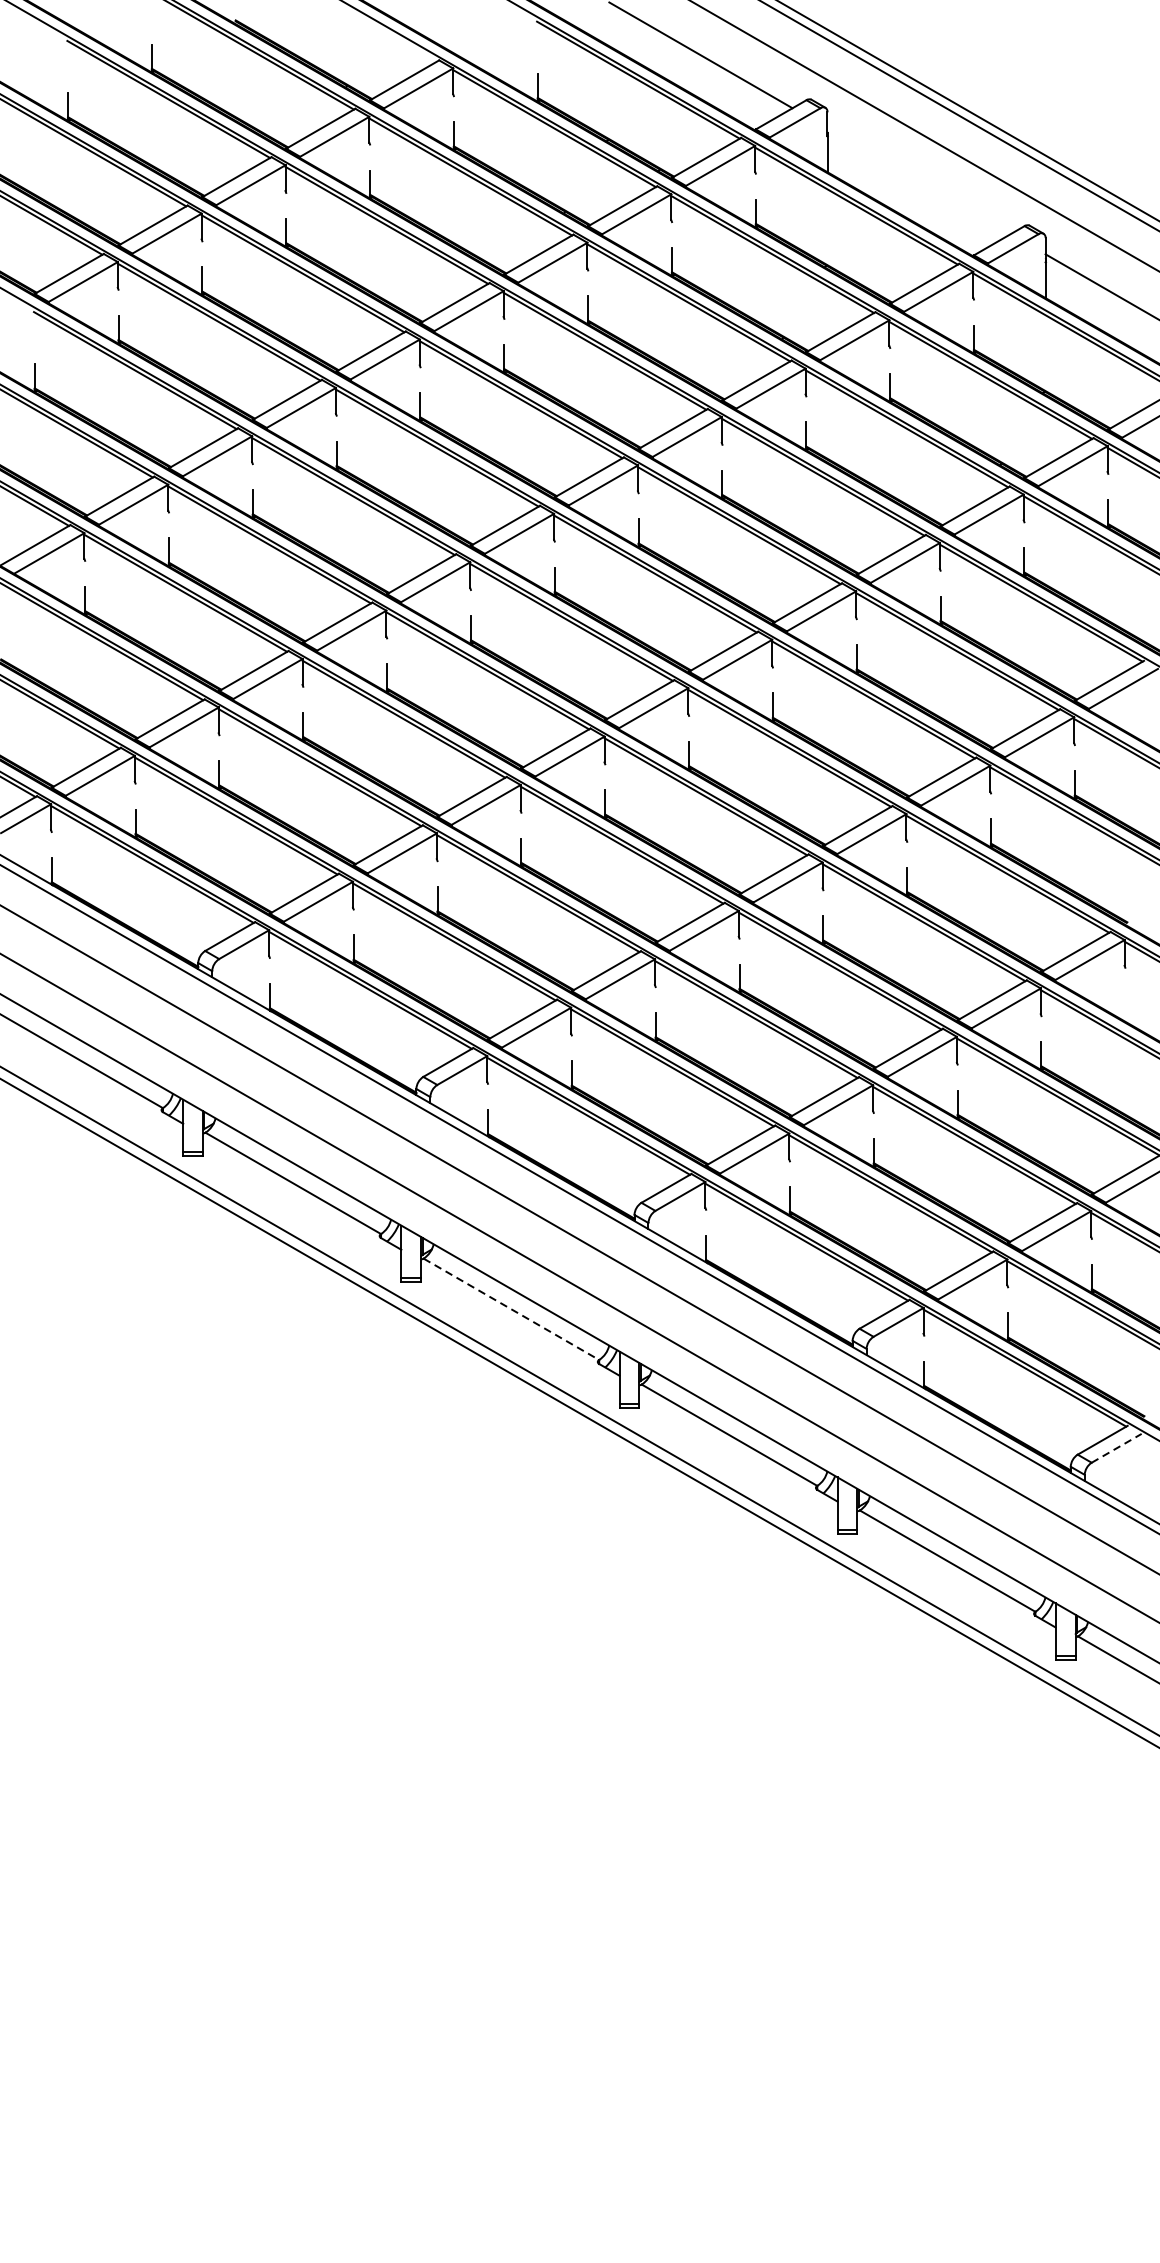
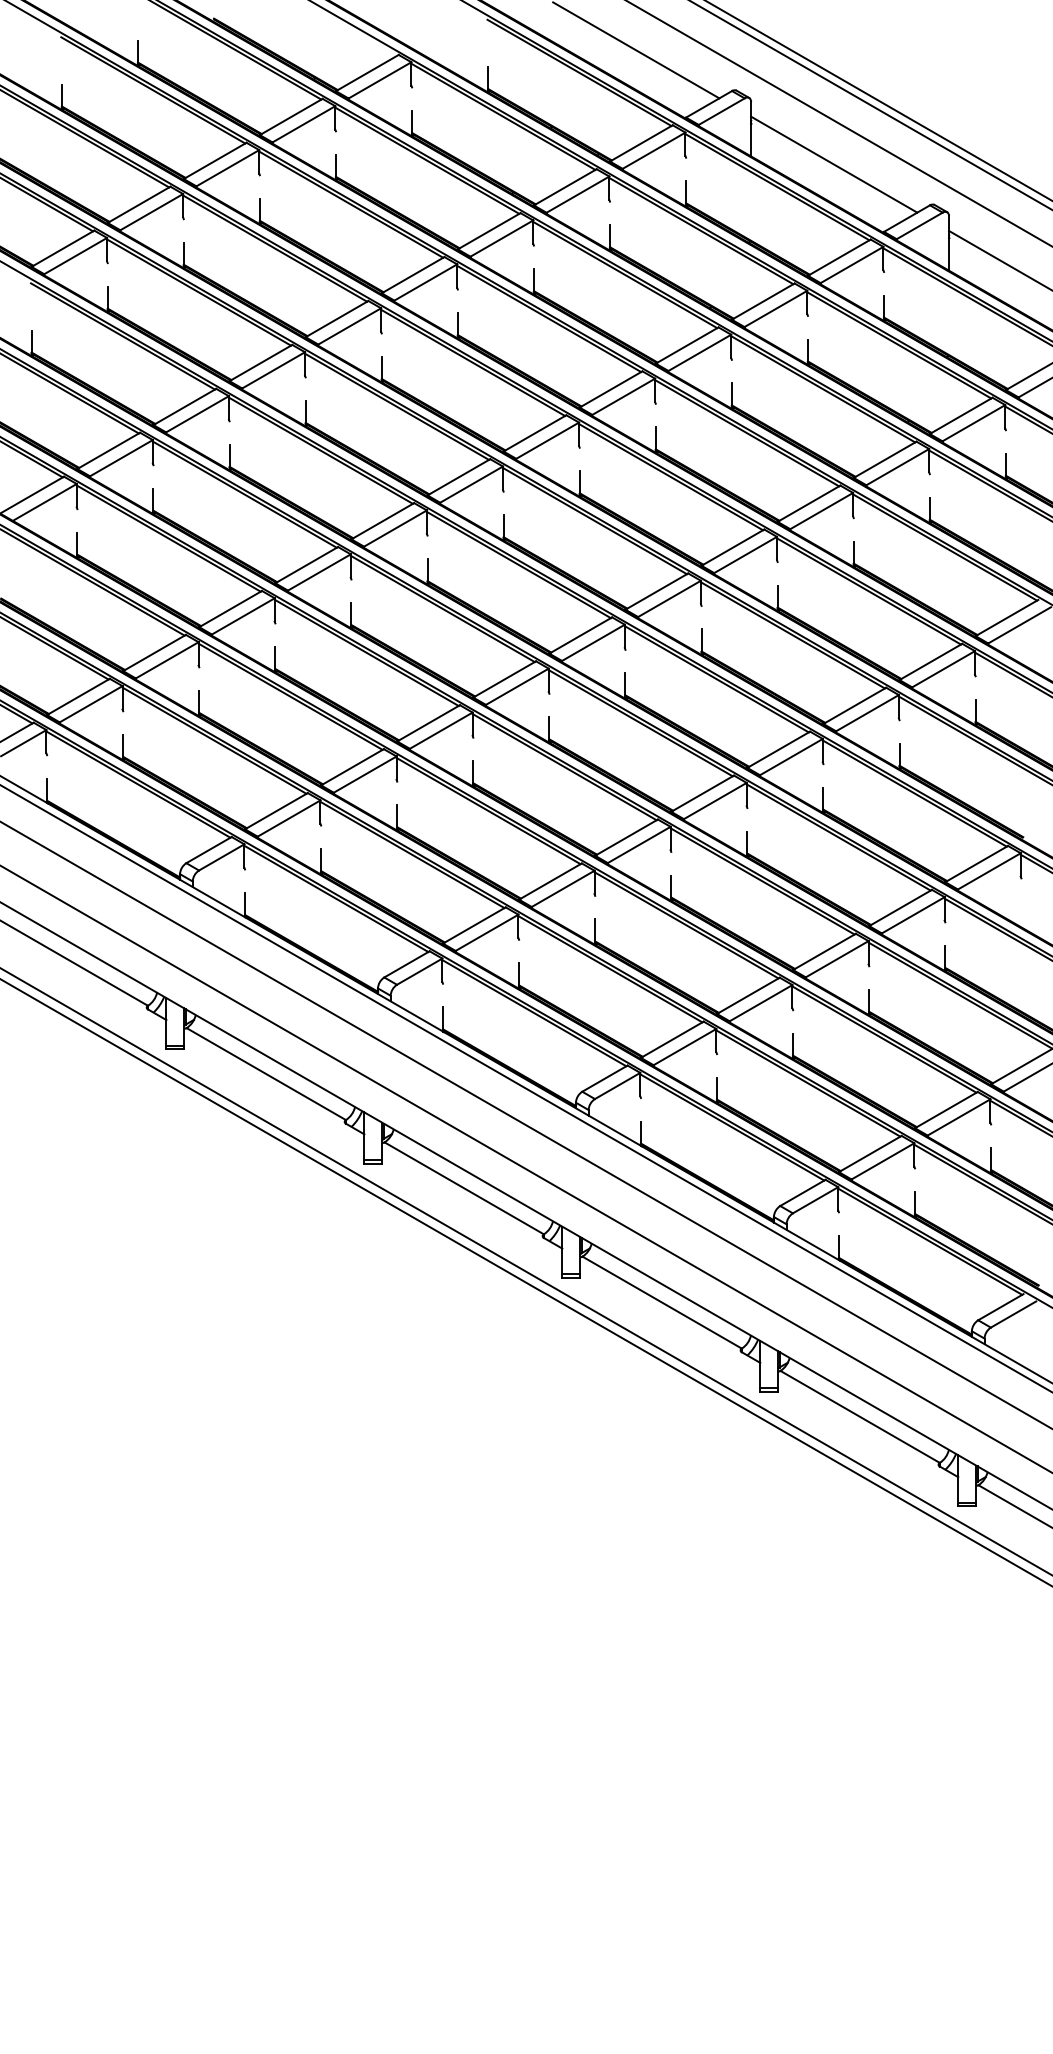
line: (919, 181) -> (834, 164), added
line: (511, 1309) -> (464, 1188), dashed -> solid
line: (1116, 1448) -> (1013, 1314), dashed -> solid

